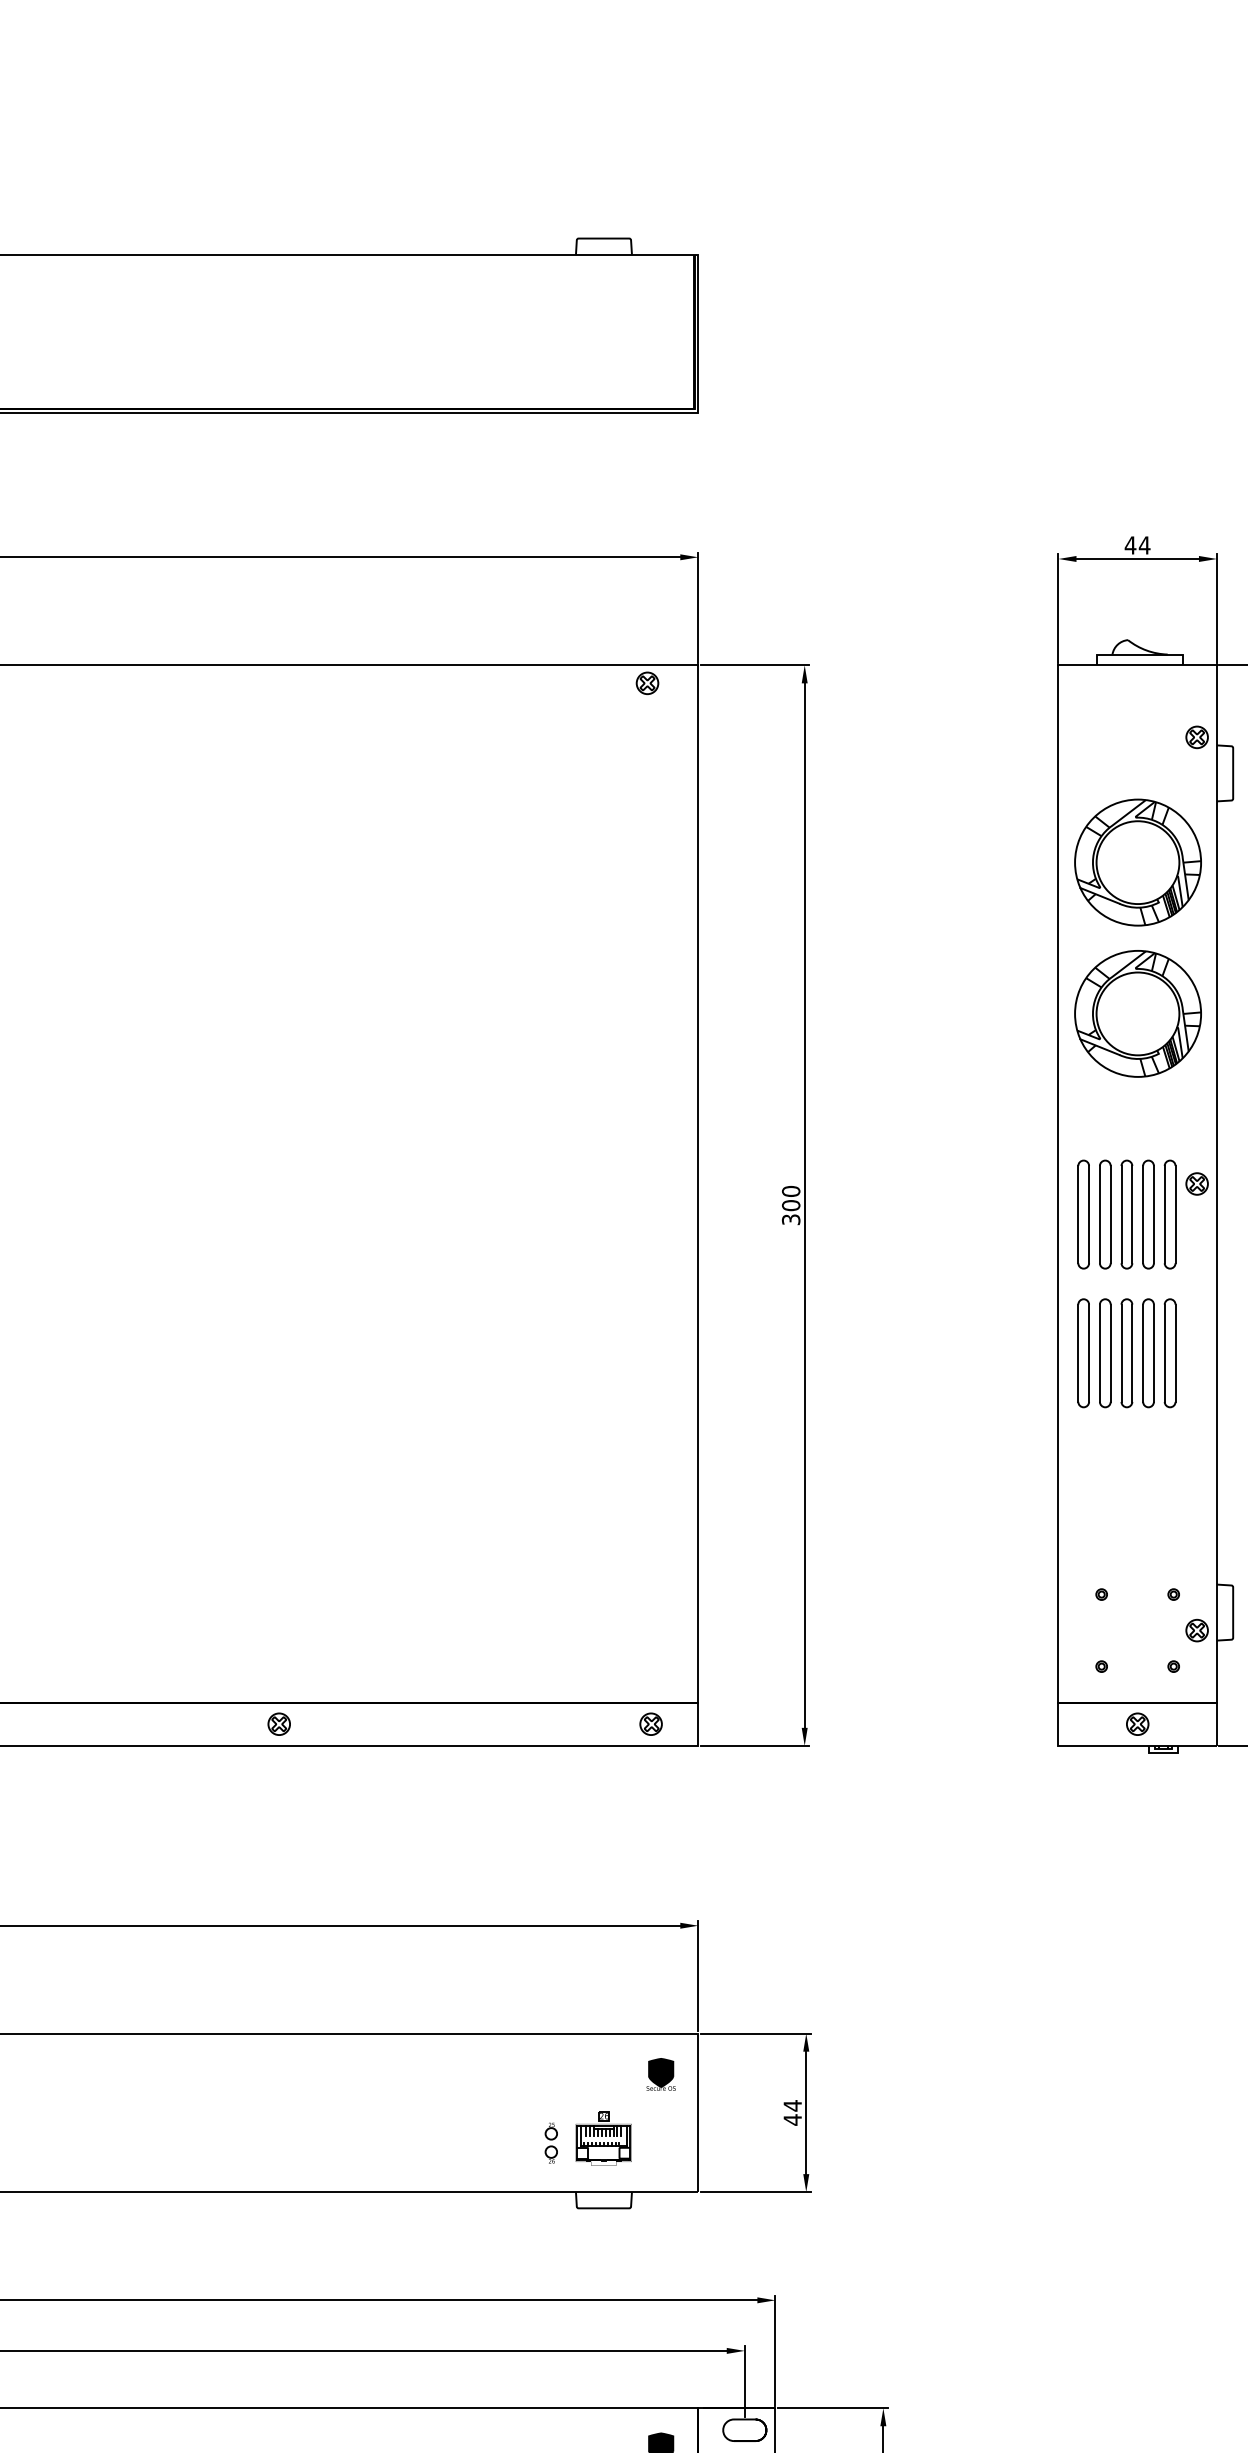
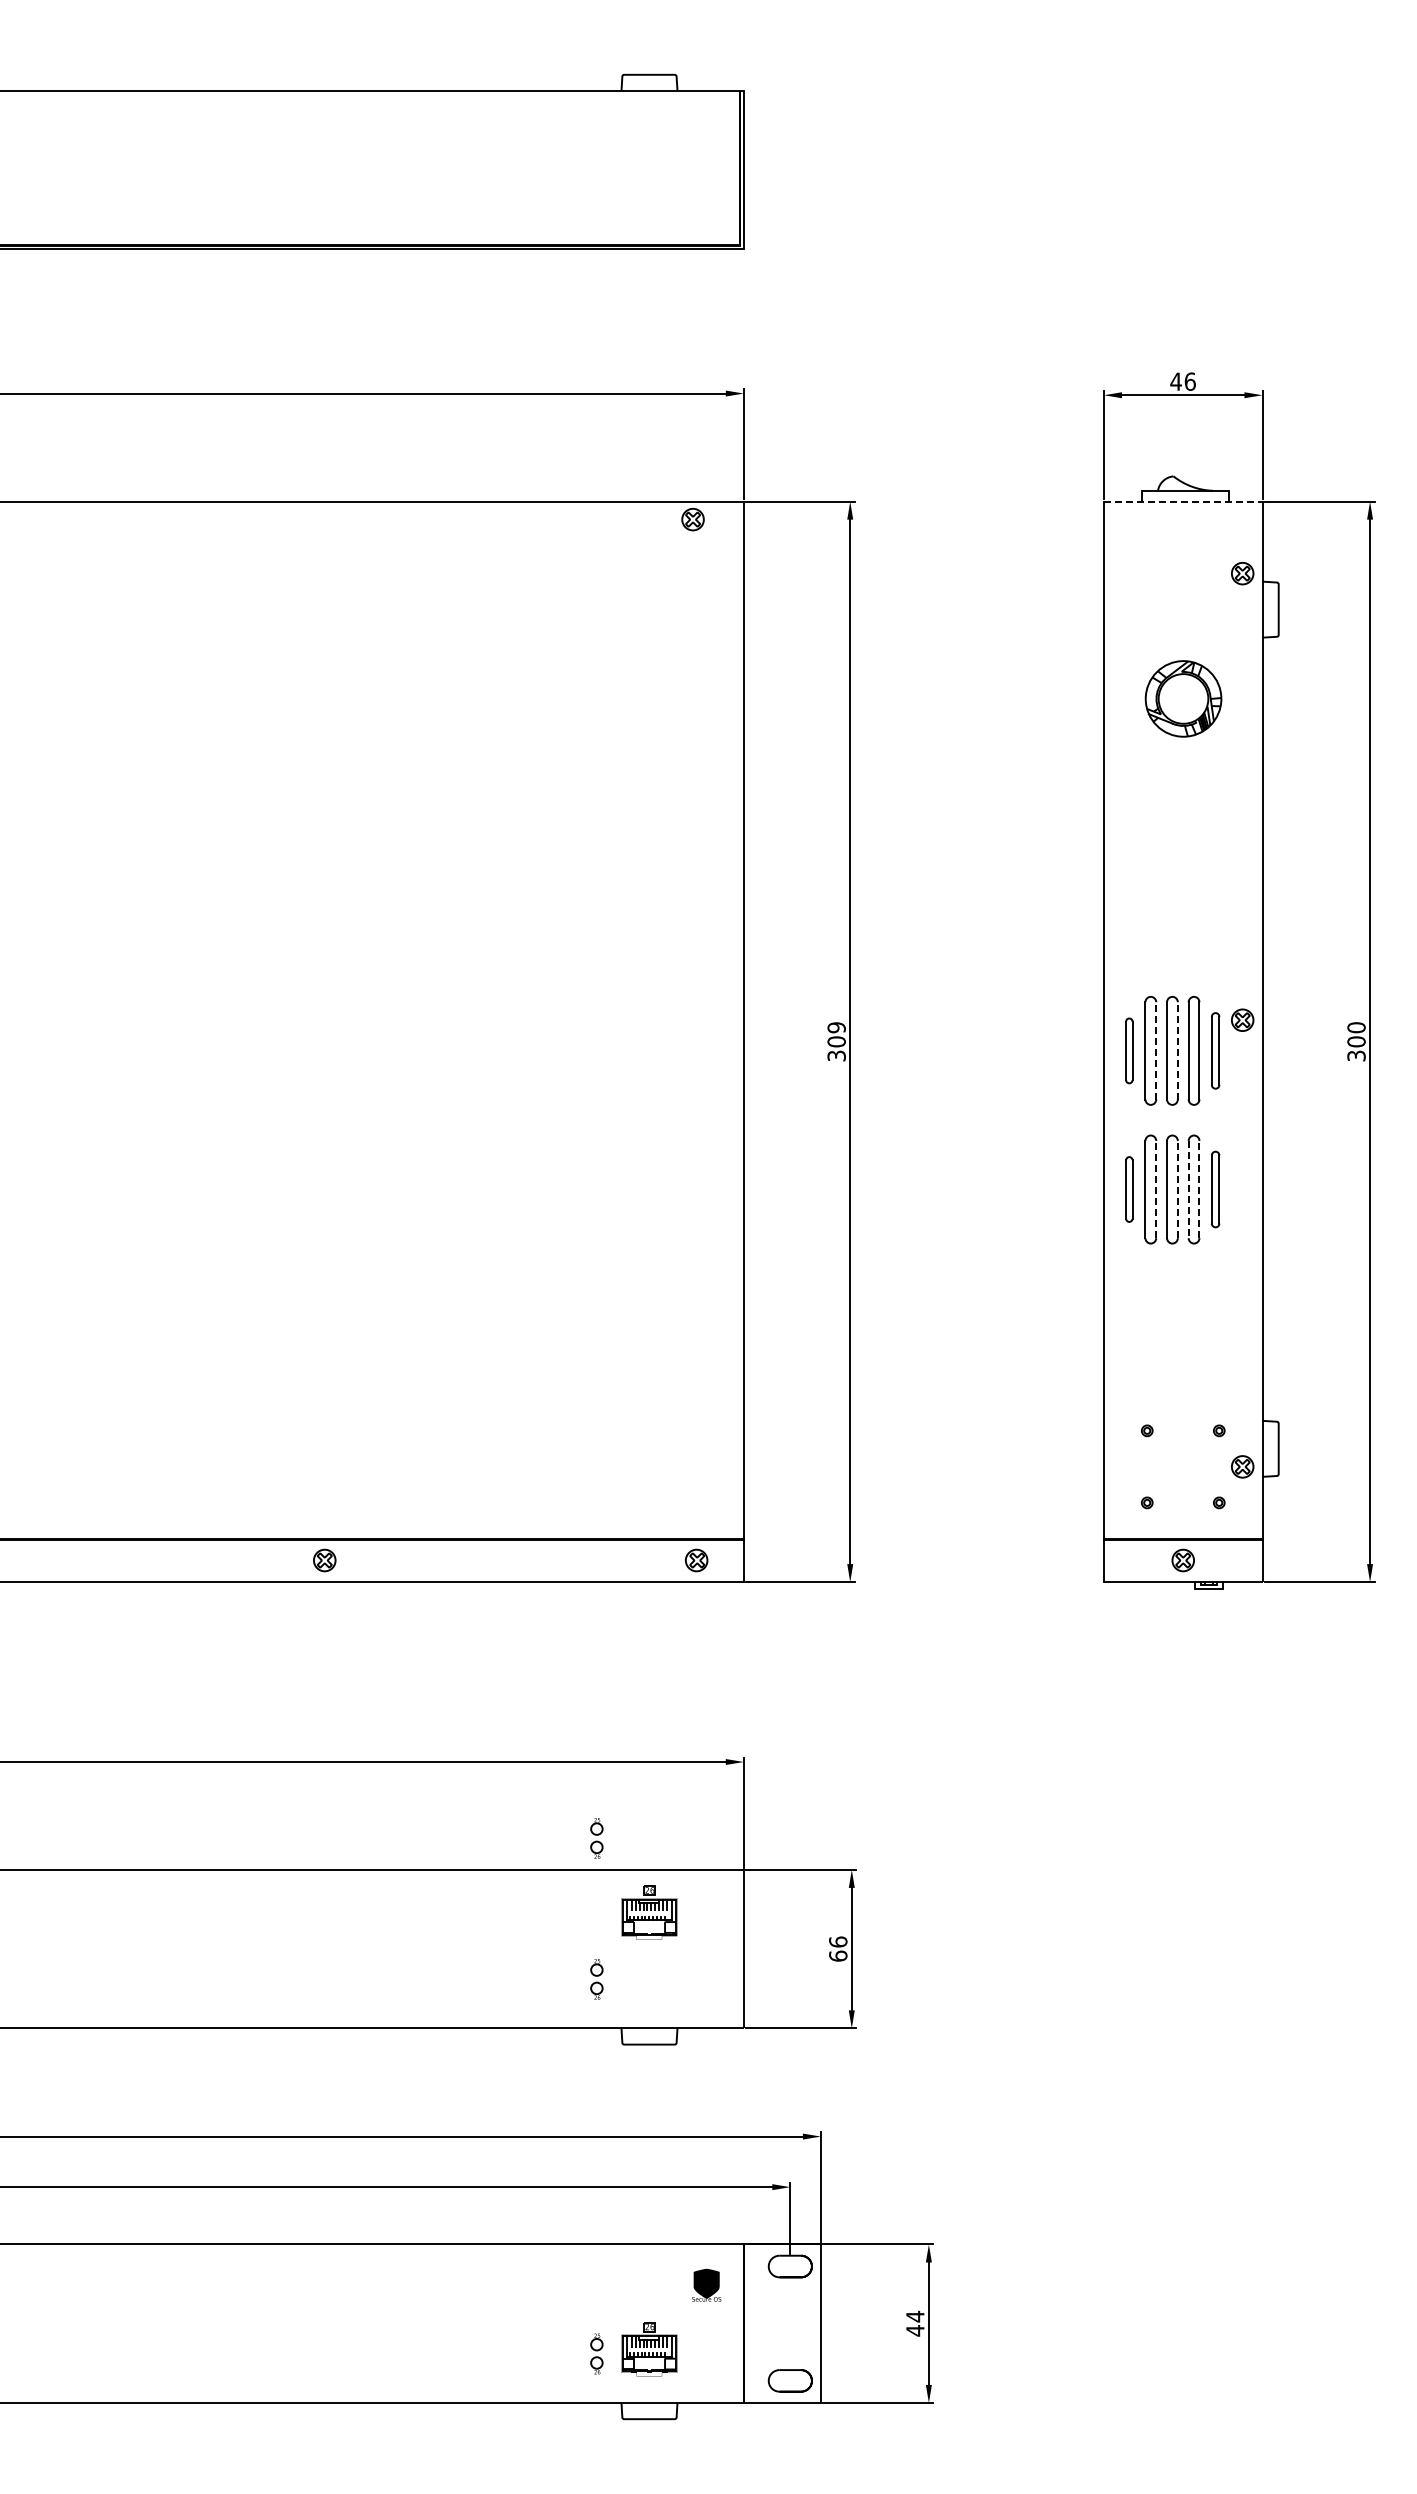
text: (1144, 545) -> (1190, 381), 44 -> 46
line: (1137, 665) -> (1183, 501), solid -> dashed
part: (1137, 862) -> (1183, 698), size x0.6
part: (1137, 1014) -> (1183, 850), removed
text: (790, 1191) -> (836, 1027), 300 -> 309
part: (1083, 1214) -> (1129, 1050), size x0.6
line: (1110, 1214) -> (1156, 1050), solid -> dashed
line: (1131, 1214) -> (1177, 1050), solid -> dashed
part: (1169, 1214) -> (1215, 1050), size x0.7
part: (1083, 1353) -> (1129, 1189), size x0.6
line: (1110, 1353) -> (1156, 1189), solid -> dashed
line: (1131, 1353) -> (1177, 1189), solid -> dashed
line: (1142, 1353) -> (1188, 1189), solid -> dashed
line: (1153, 1353) -> (1199, 1189), solid -> dashed
part: (1169, 1353) -> (1215, 1189), size x0.7
part: (550, 2002) -> (596, 1838), added
part: (660, 2074) -> (706, 1910), removed
text: (792, 2113) -> (838, 1949), 44 -> 66
part: (603, 2138) -> (649, 1912), moved

